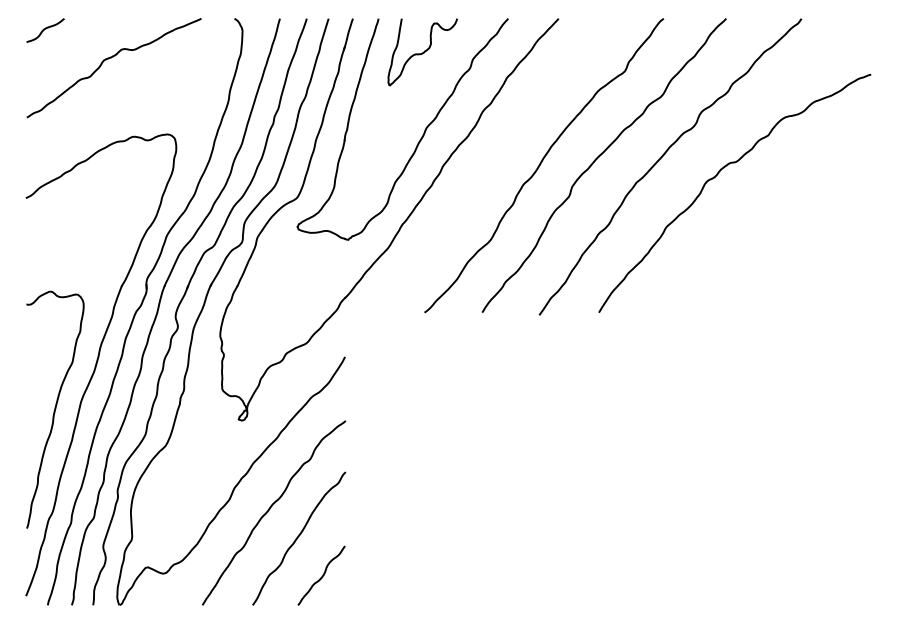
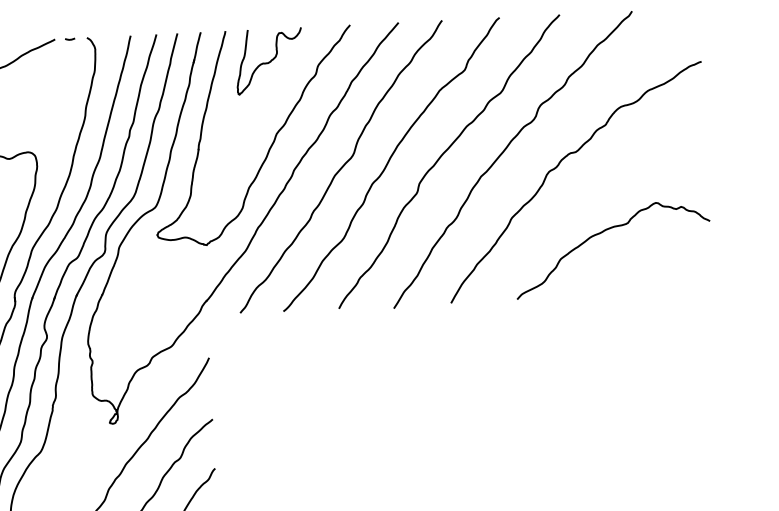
curve: (216, 19) -> (69, 39), added
curve: (491, 165) -> (340, 166), added
curve: (759, 247) -> (602, 233), added

